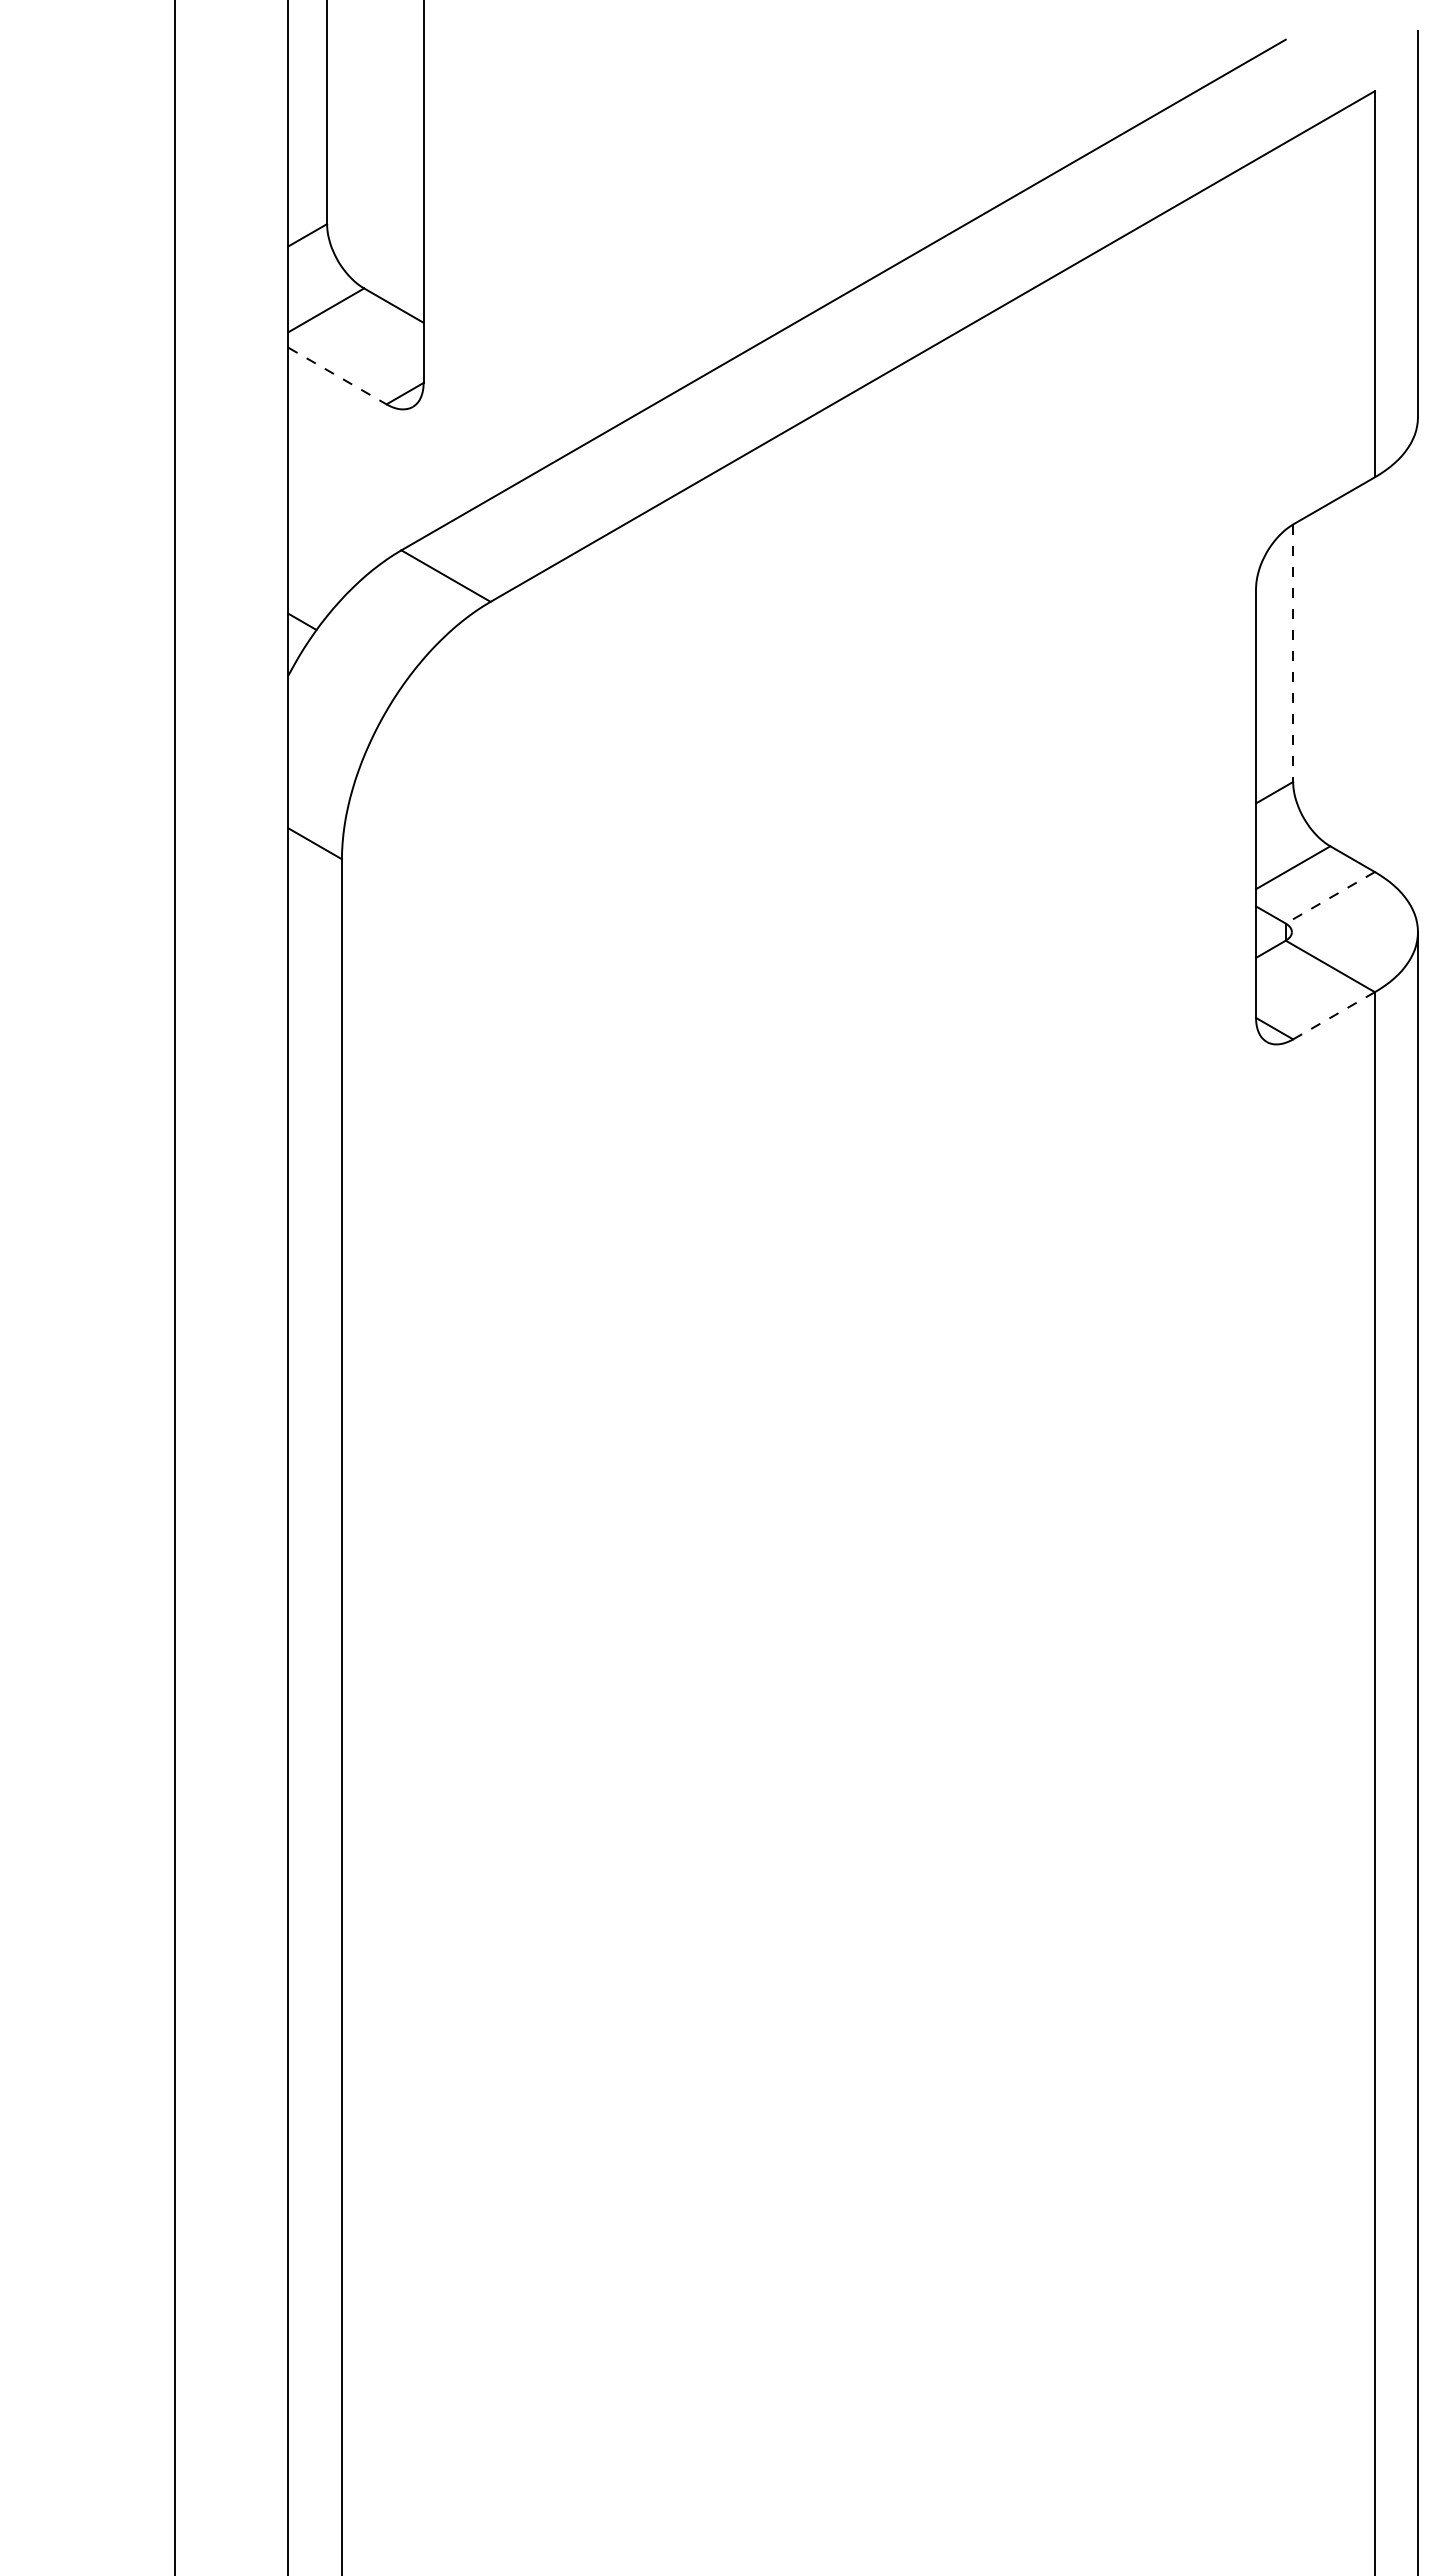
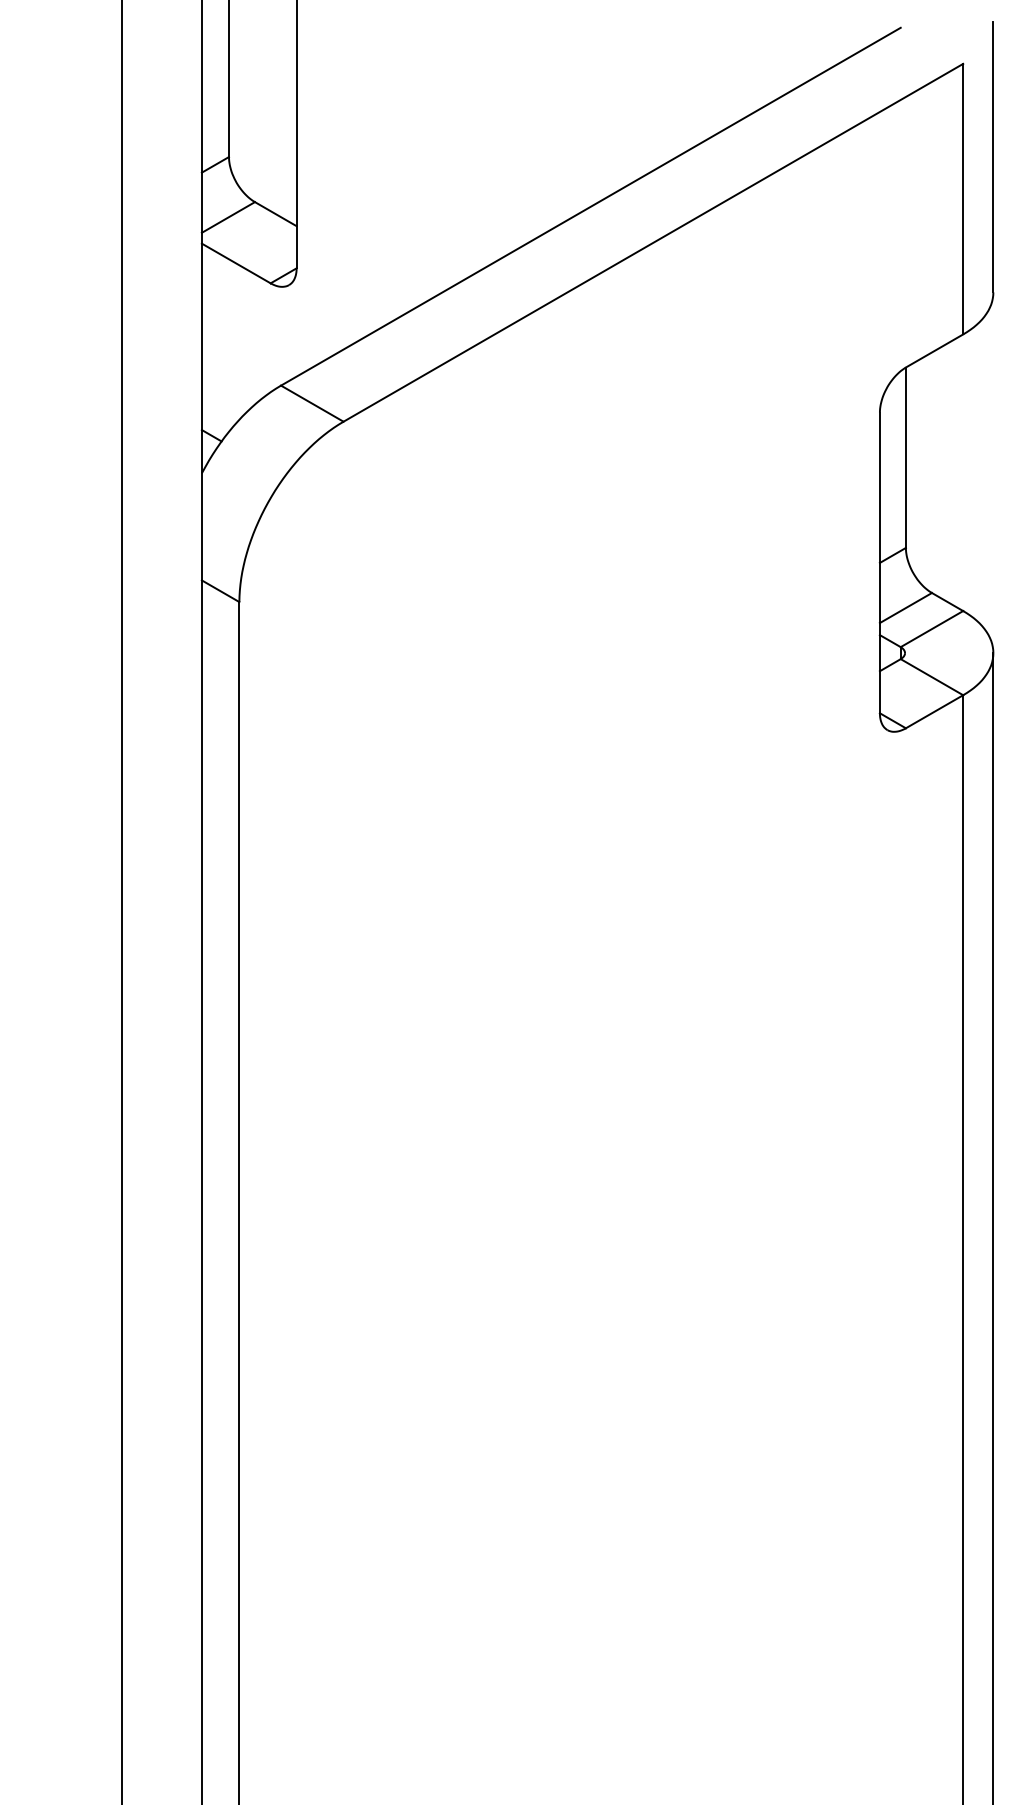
line: (337, 376) -> (236, 263), dashed -> solid
line: (1293, 653) -> (906, 457), dashed -> solid
line: (1329, 898) -> (931, 629), dashed -> solid
line: (1333, 1016) -> (934, 712), dashed -> solid

